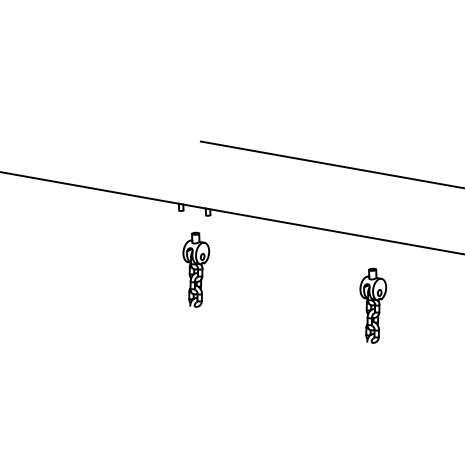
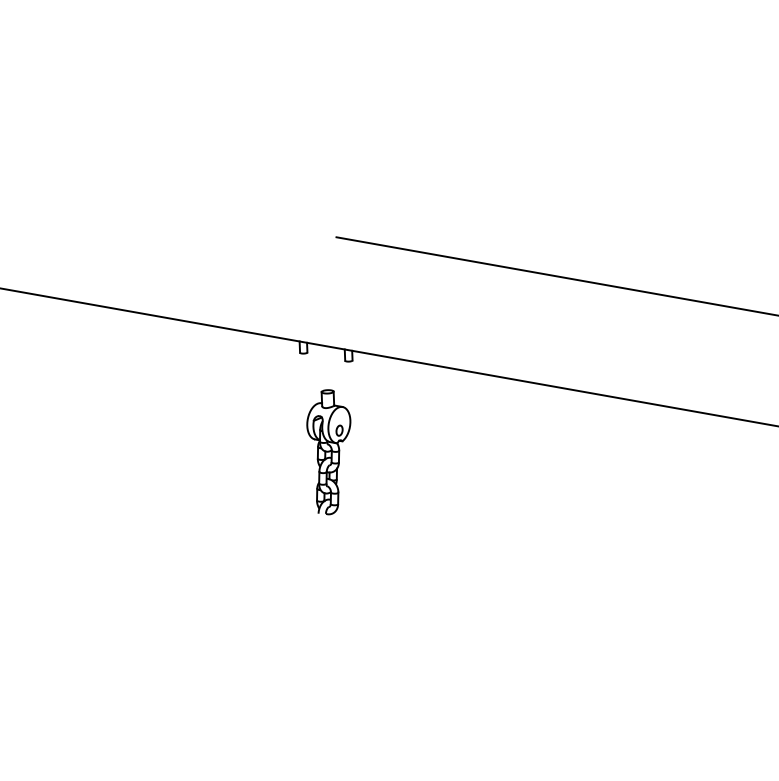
part: (373, 305) -> (625, 512), removed

